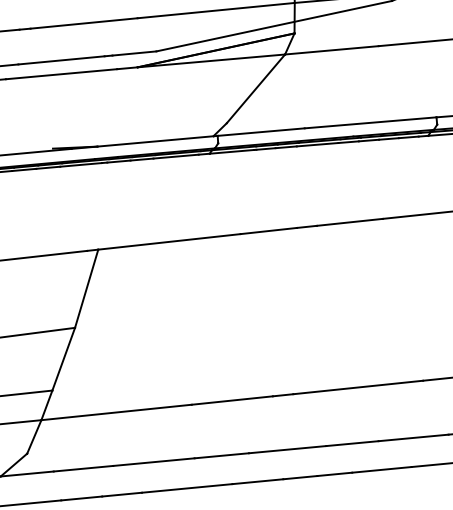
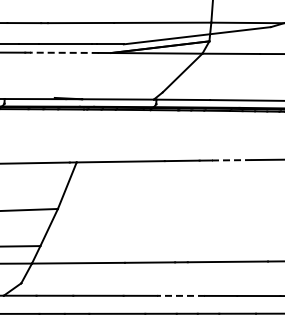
line: (60, 73) -> (63, 52), solid -> dashed
line: (350, 222) -> (232, 160), solid -> dashed
line: (288, 448) -> (181, 295), solid -> dashed

